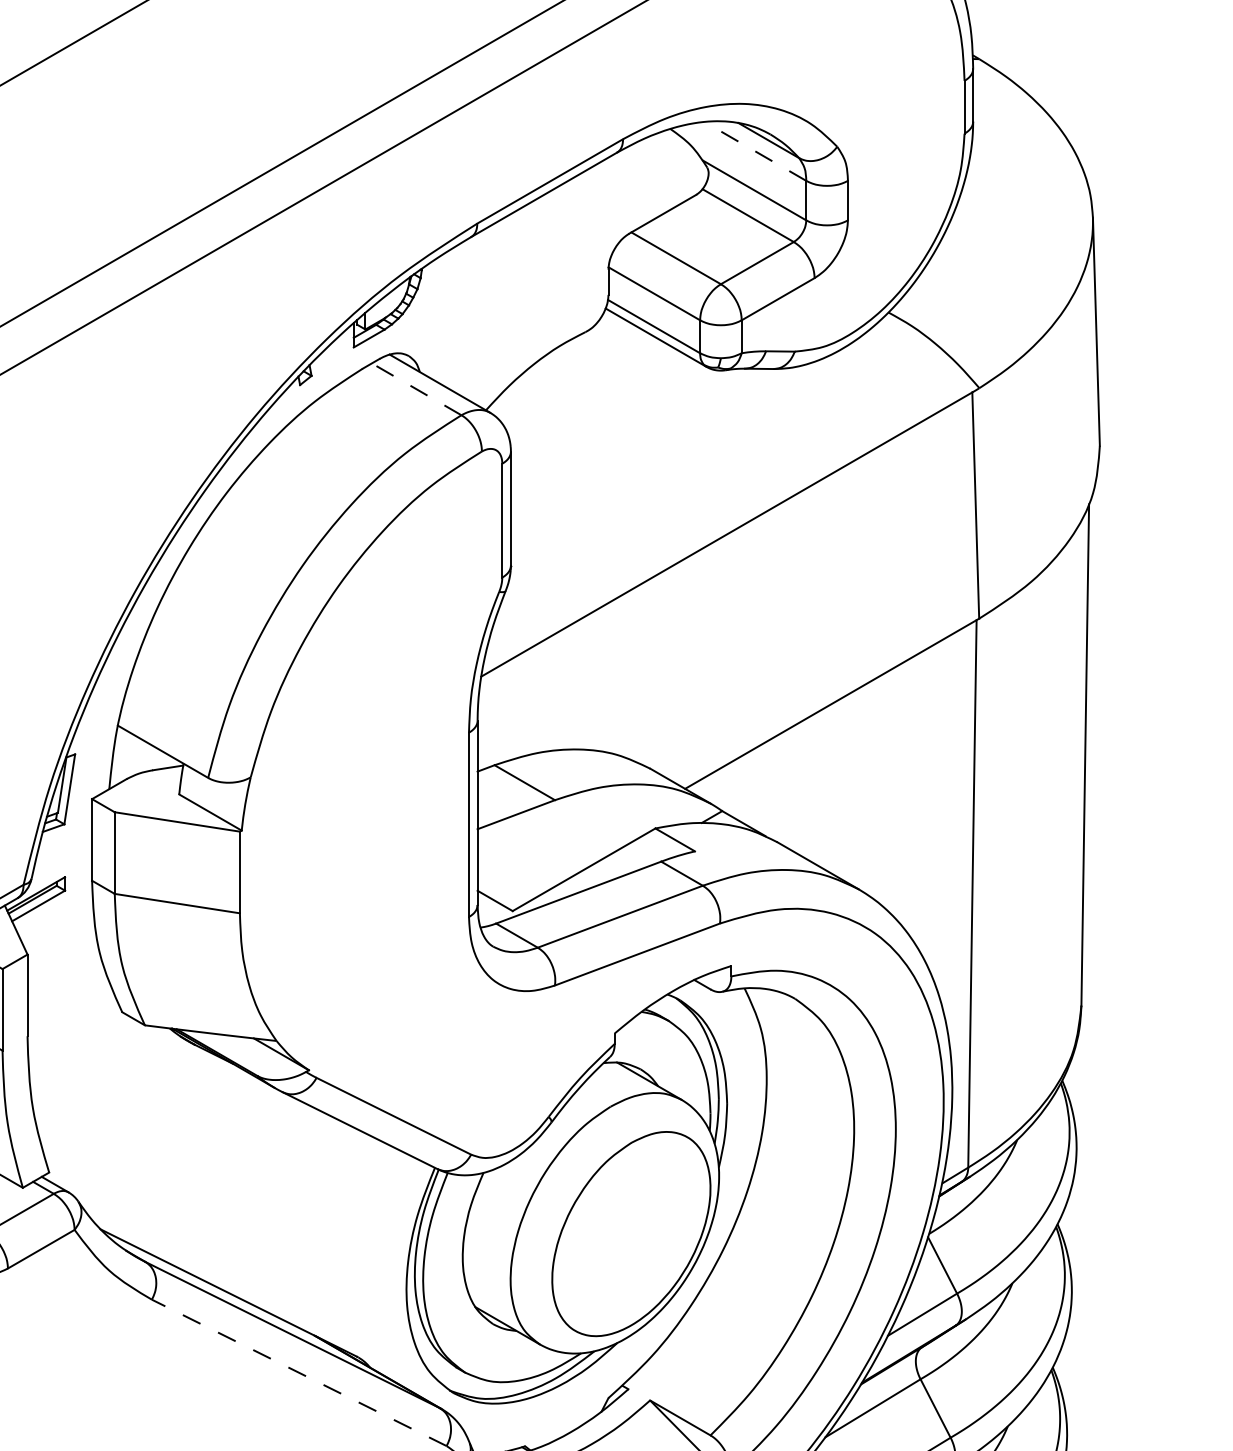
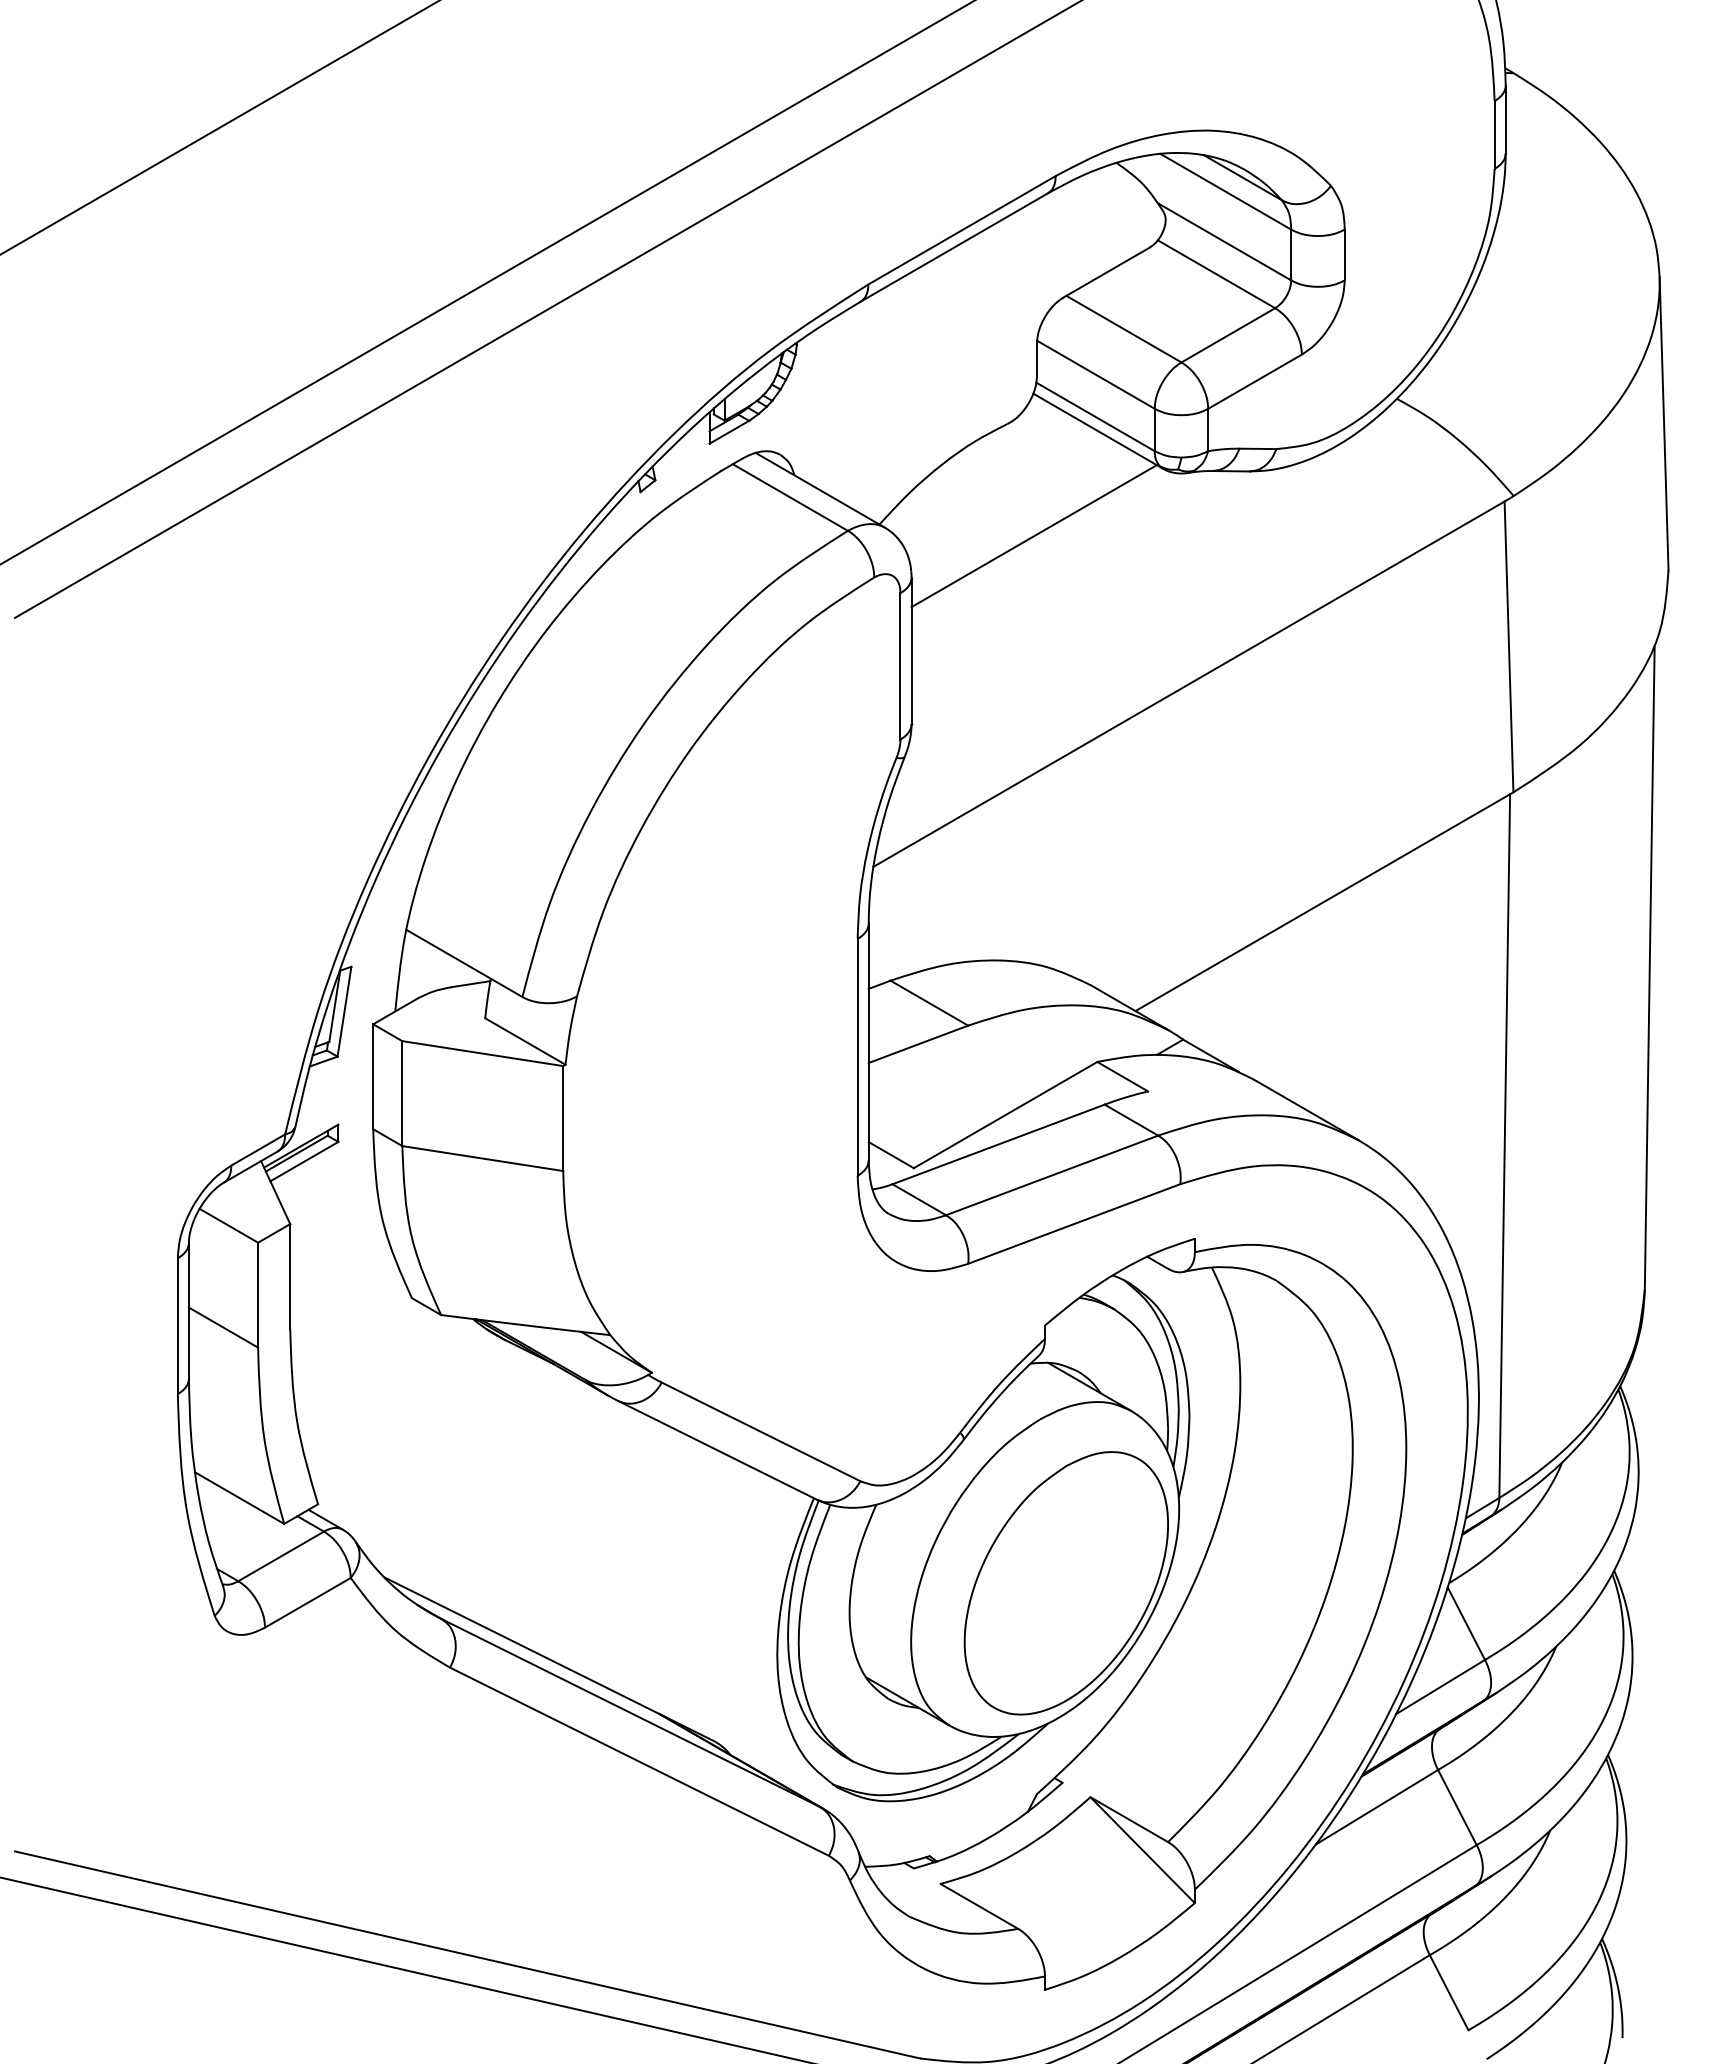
line: (755, 151) -> (1225, 191), dashed -> solid
line: (416, 389) -> (790, 497), dashed -> solid
line: (605, 419) -> (1033, 536), added
line: (299, 1372) -> (639, 1761), dashed -> solid

